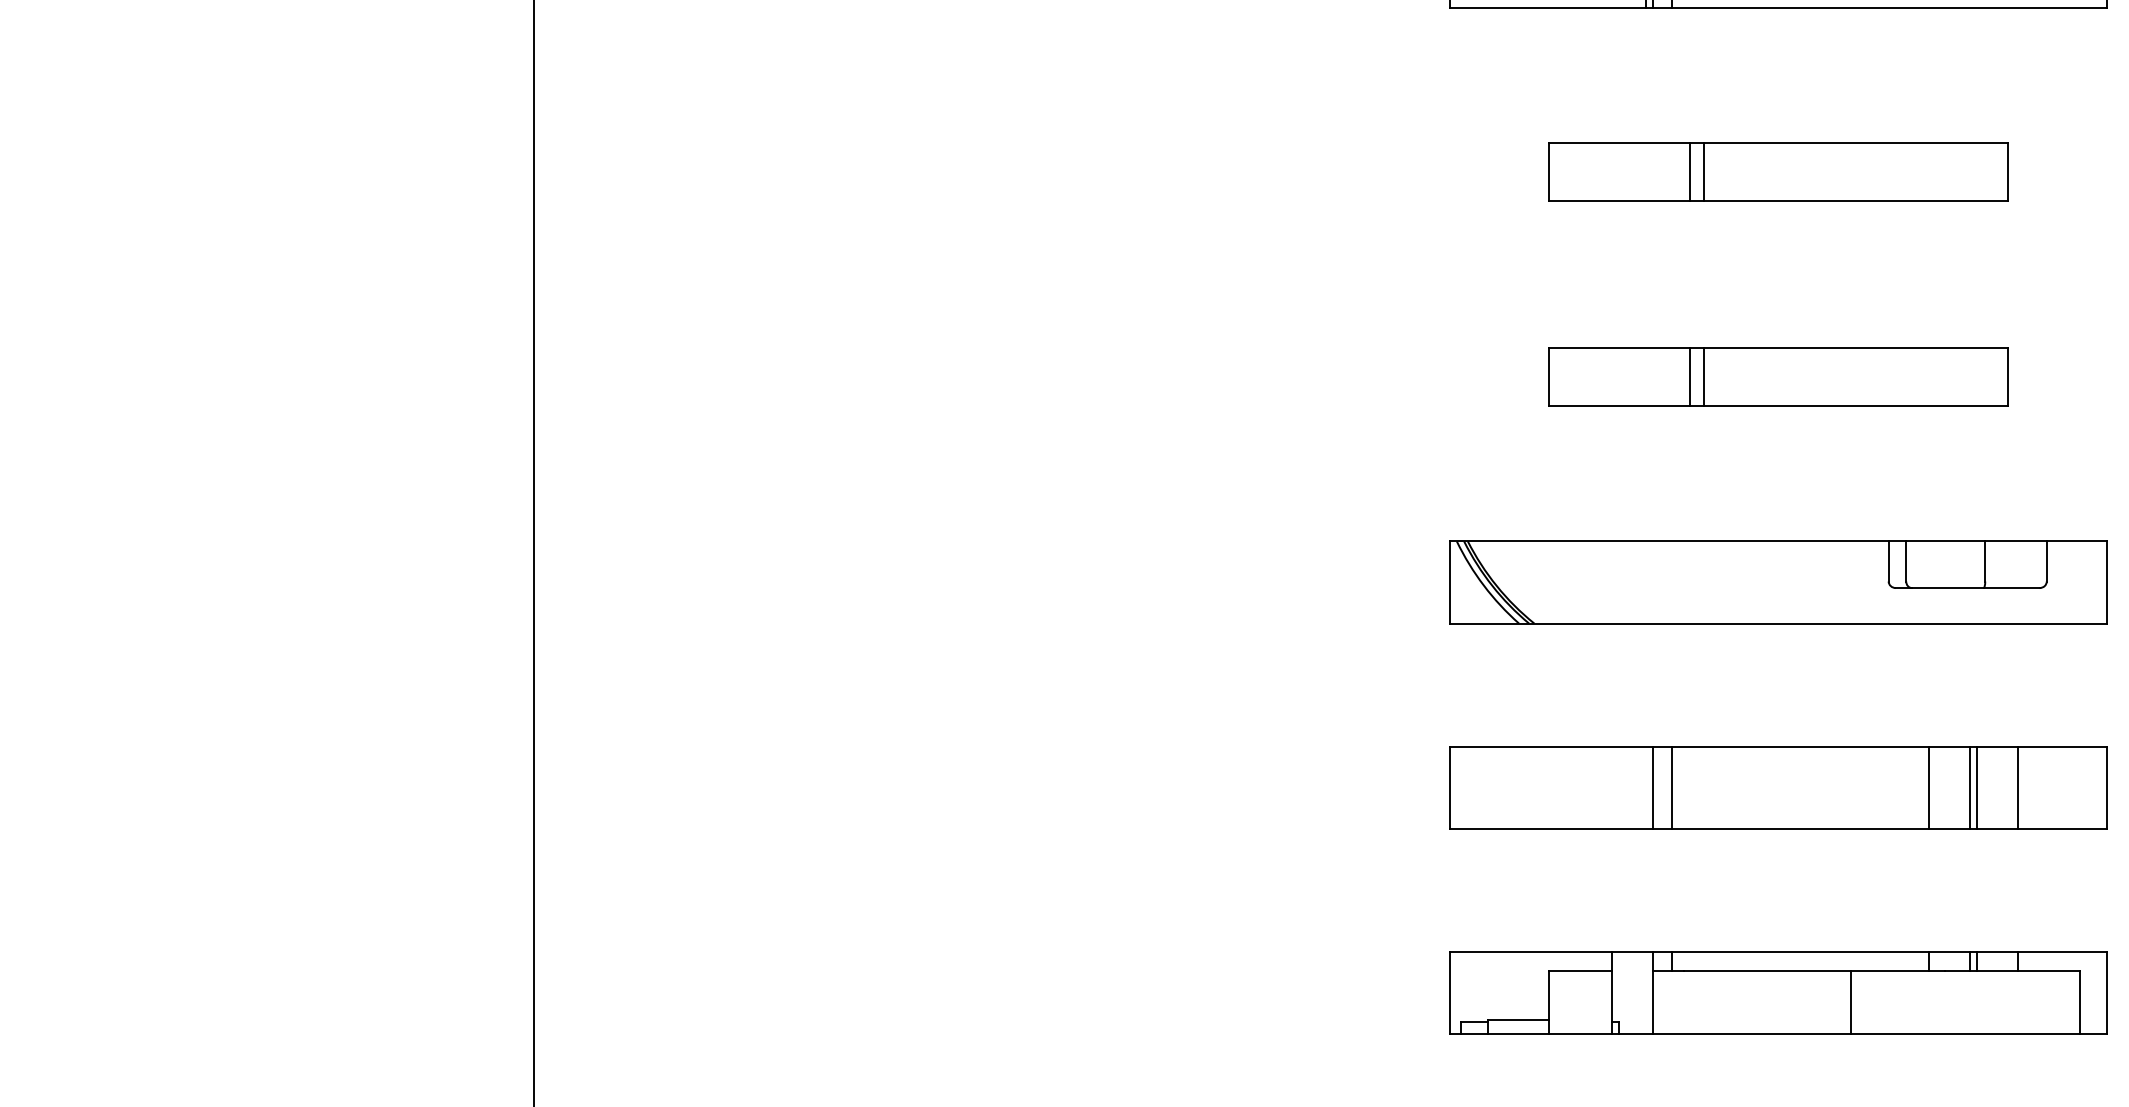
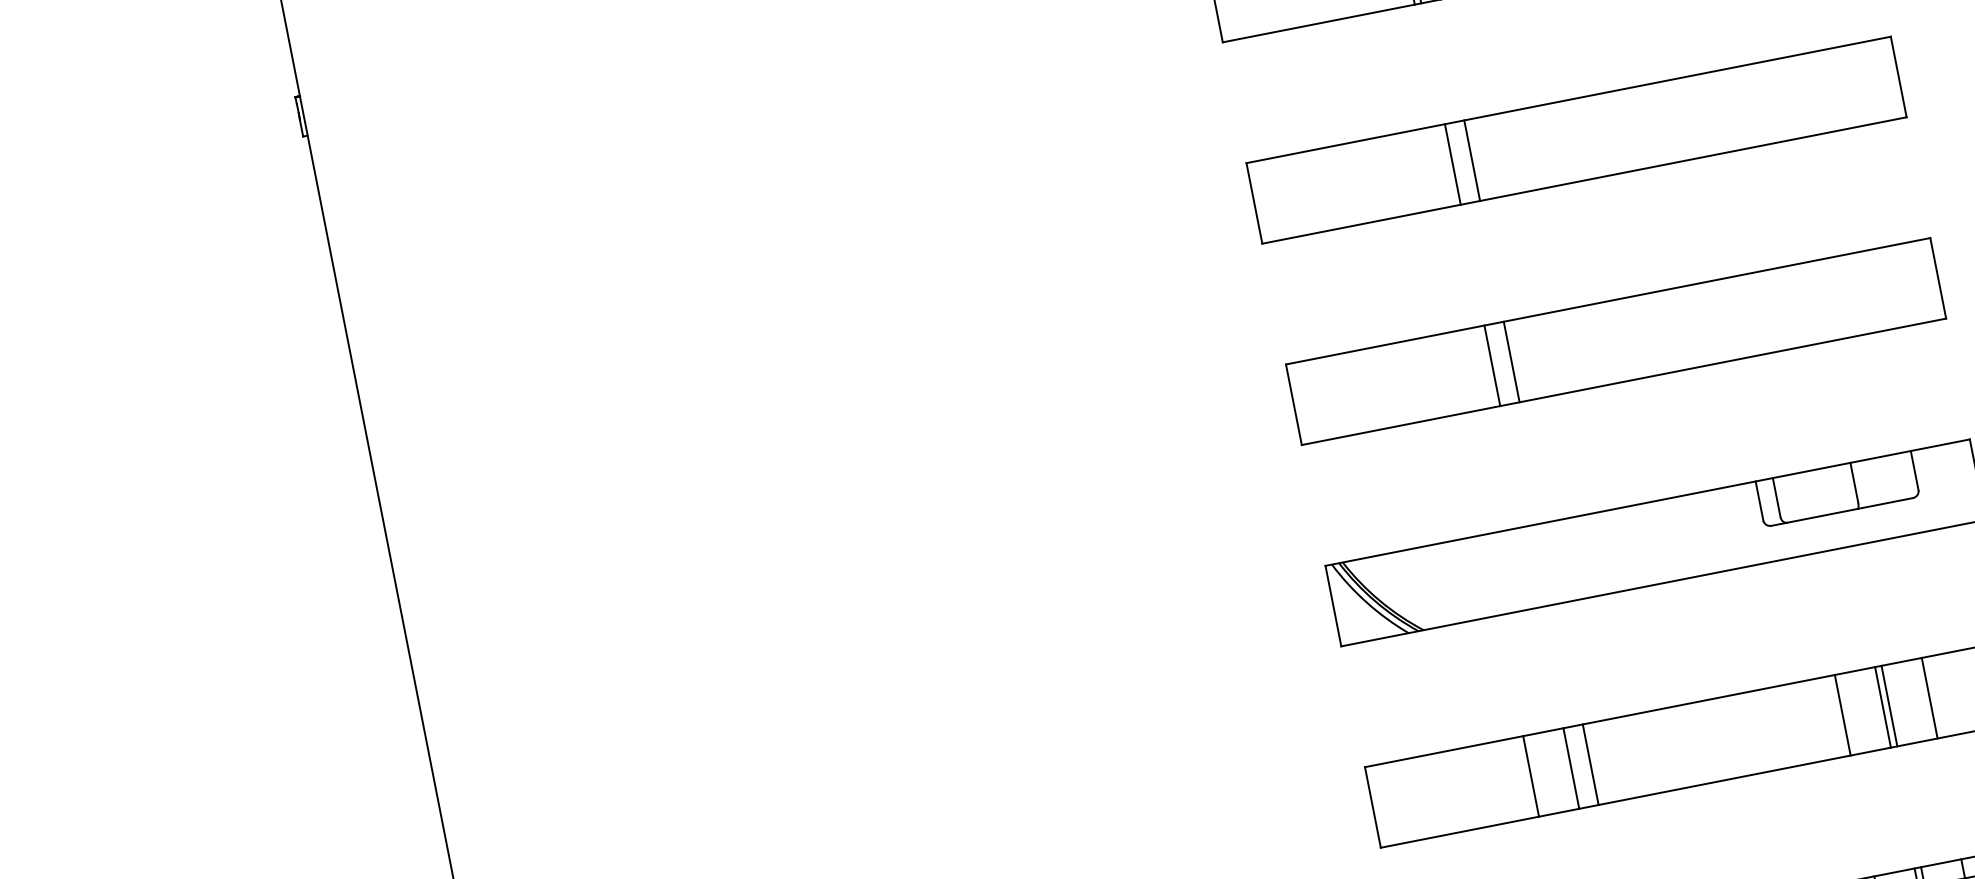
part: (1778, 171) -> (1576, 139), size x1.43
part: (1778, 376) -> (1615, 340), size x1.43
line: (1611, 787) -> (1531, 776), added

